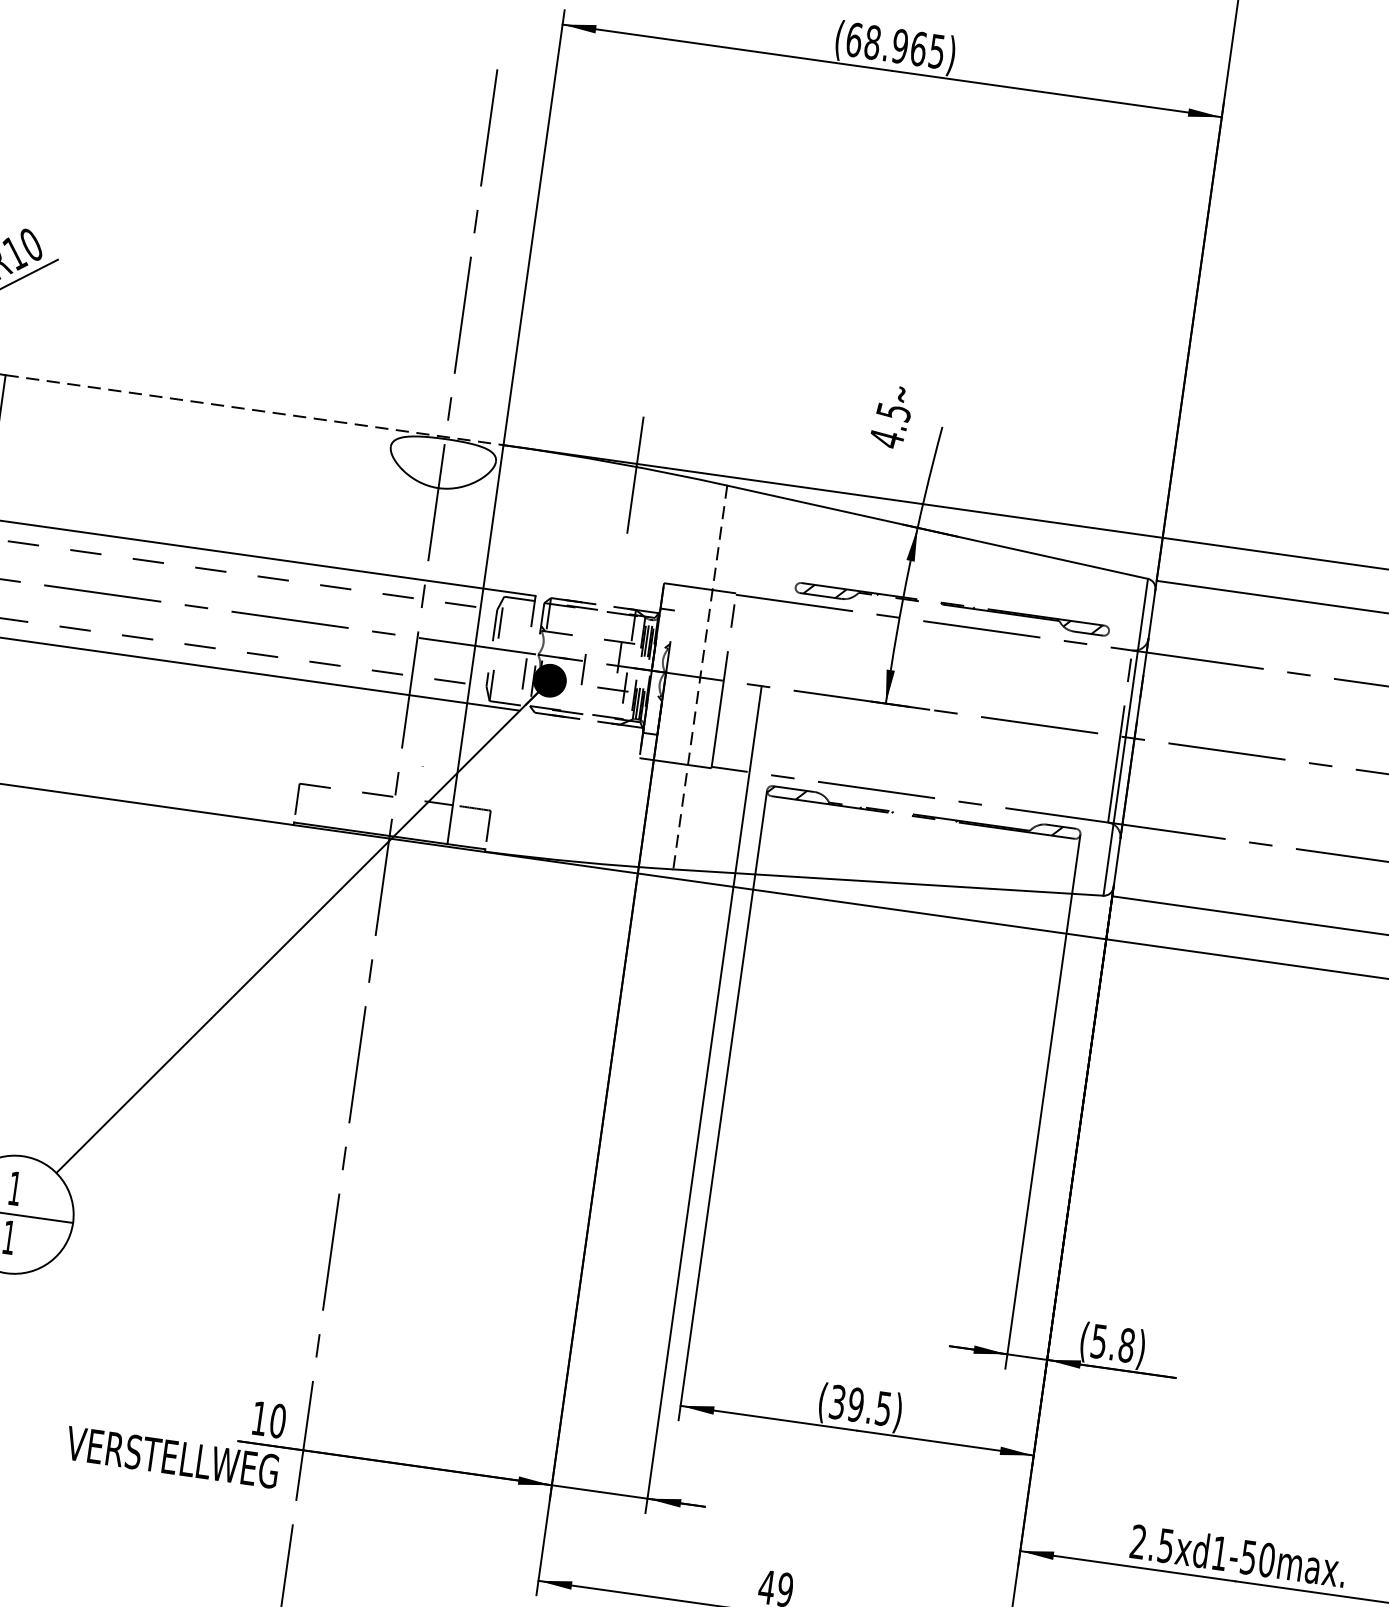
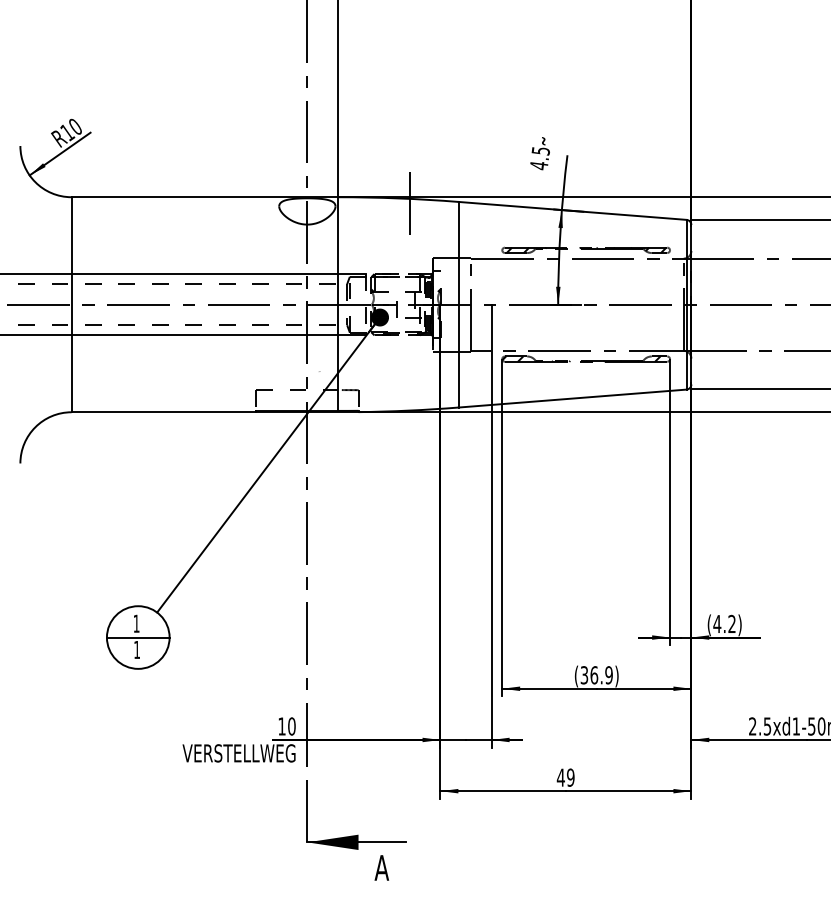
line: (255, 410) -> (205, 197), dashed -> solid
line: (699, 676) -> (458, 304), dashed -> solid
text: (1112, 1344) -> (724, 624), (5.8) -> (4.2)
text: (869, 1407) -> (601, 675), (39.5) -> (36.9)

